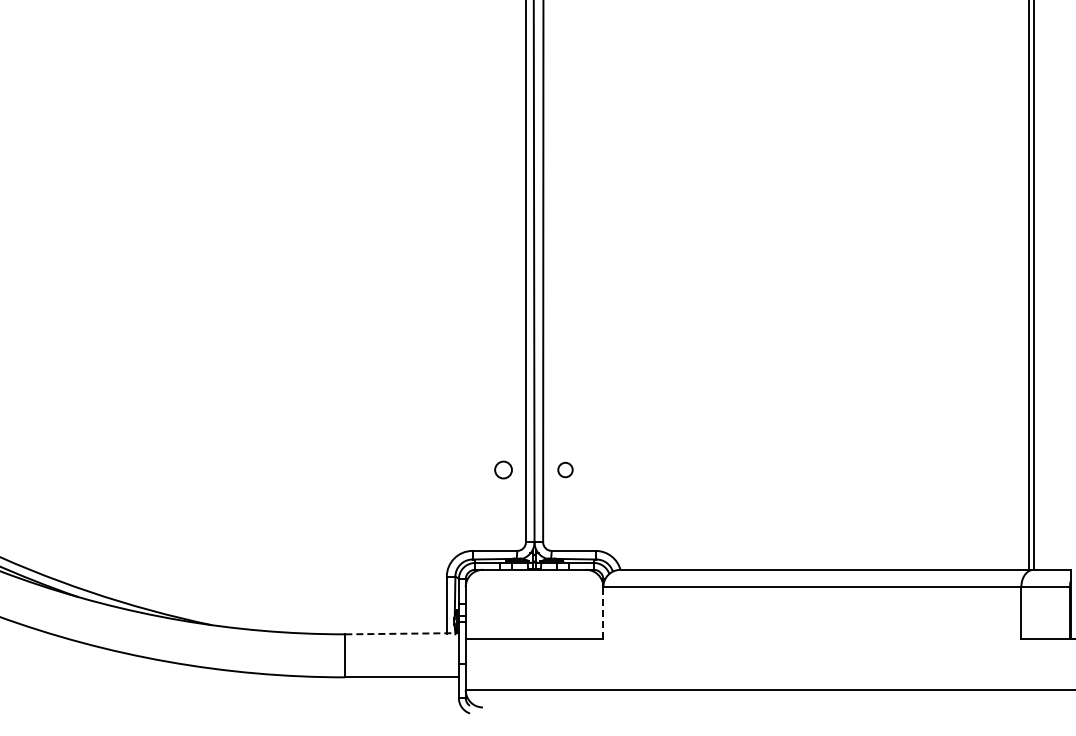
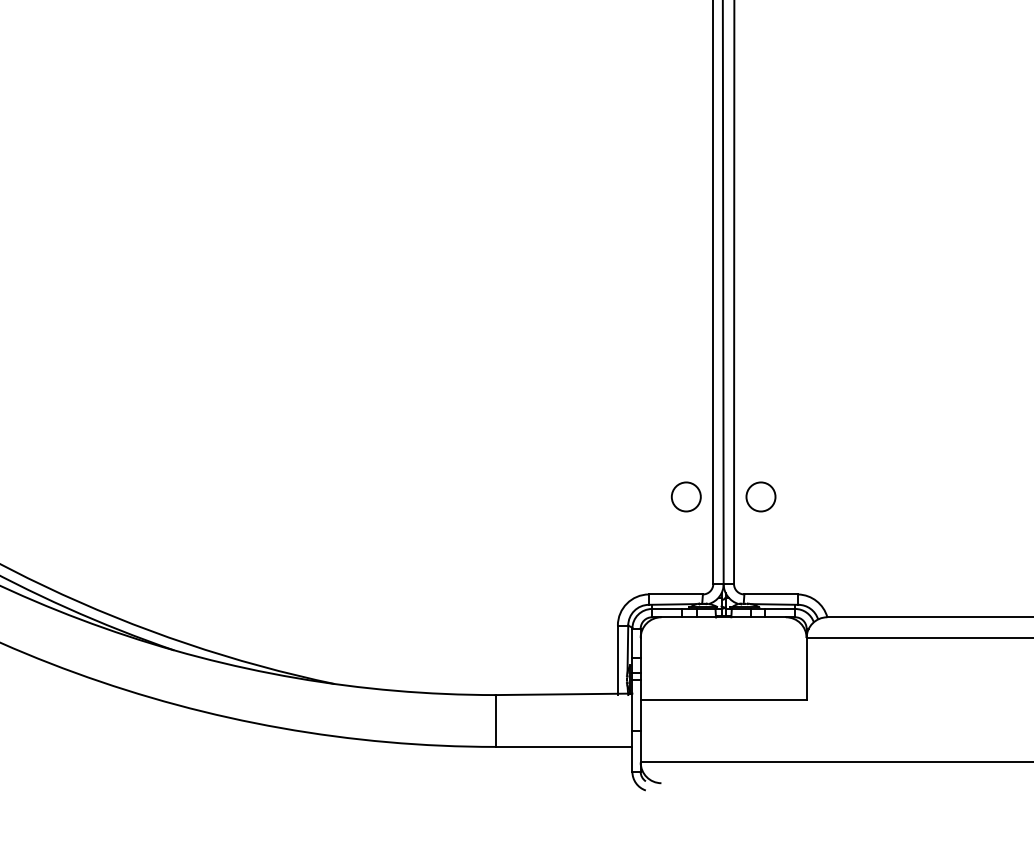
circle: (503, 469) -> (686, 496), size x1.43
circle: (565, 469) -> (760, 496), size x1.67
line: (603, 612) -> (806, 668), dashed -> solid
line: (402, 633) -> (564, 694), dashed -> solid

